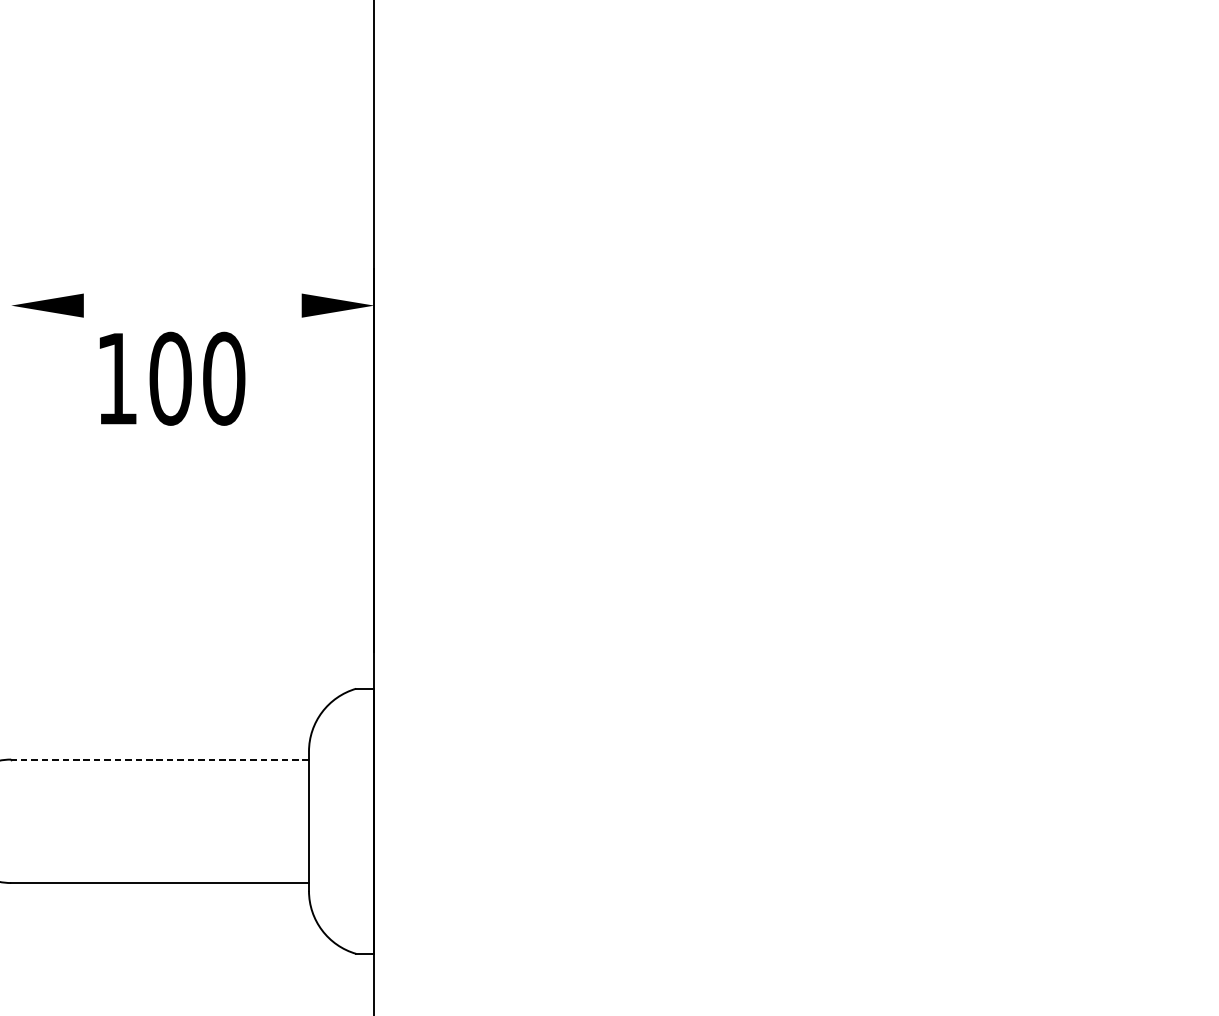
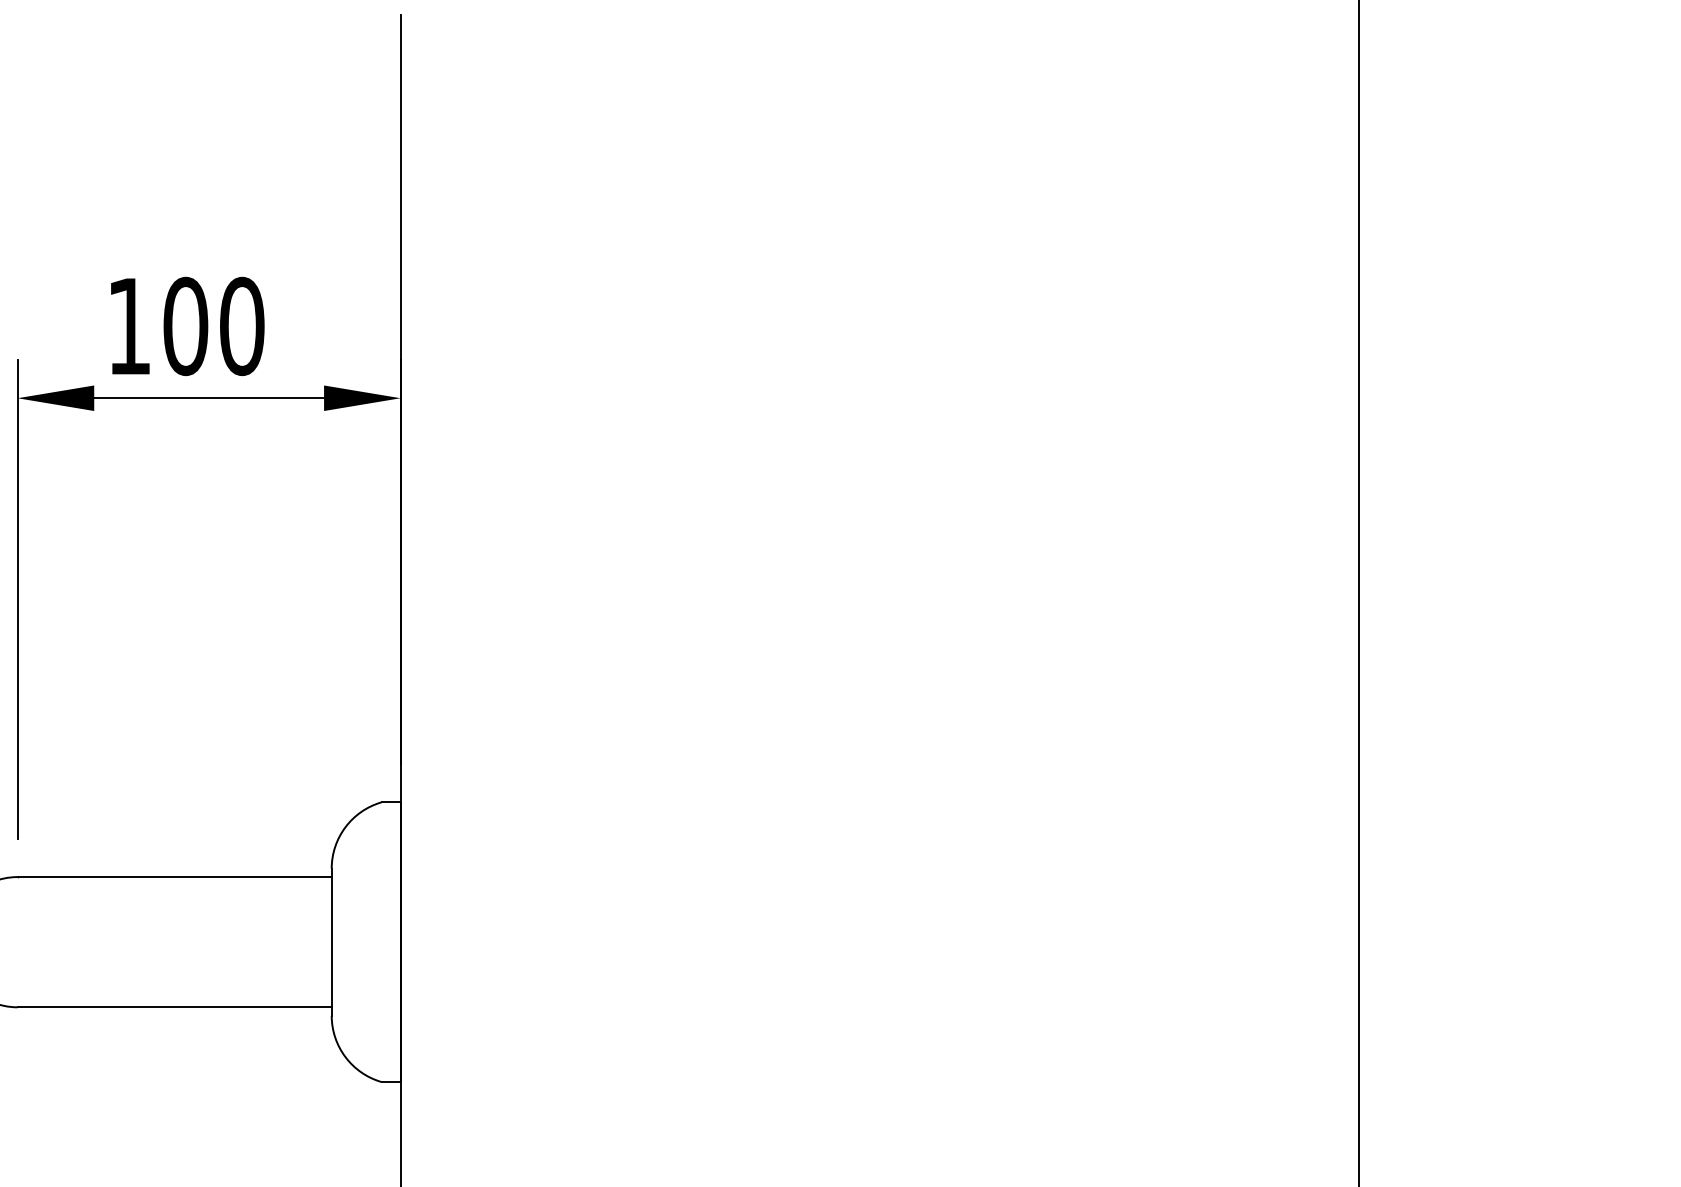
line: (193, 305) -> (209, 398), added
text: (172, 378) -> (187, 326), moved
line: (11, 495) -> (17, 598), added
line: (159, 759) -> (174, 877), dashed -> solid

